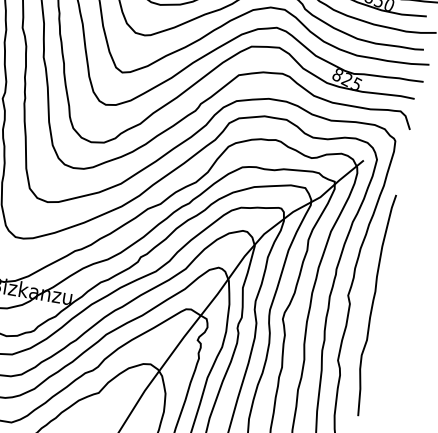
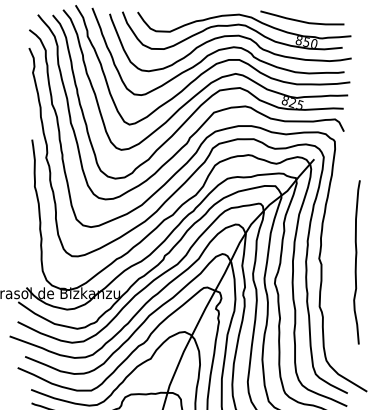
curve: (373, 305) -> (356, 262), moved

